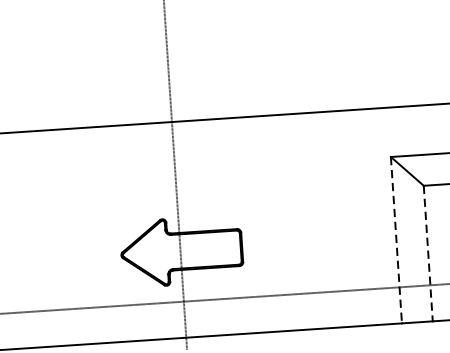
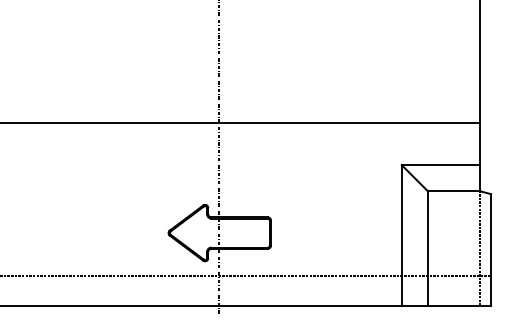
line: (396, 239) -> (401, 235), dashed -> solid
line: (427, 253) -> (427, 248), dashed -> solid

